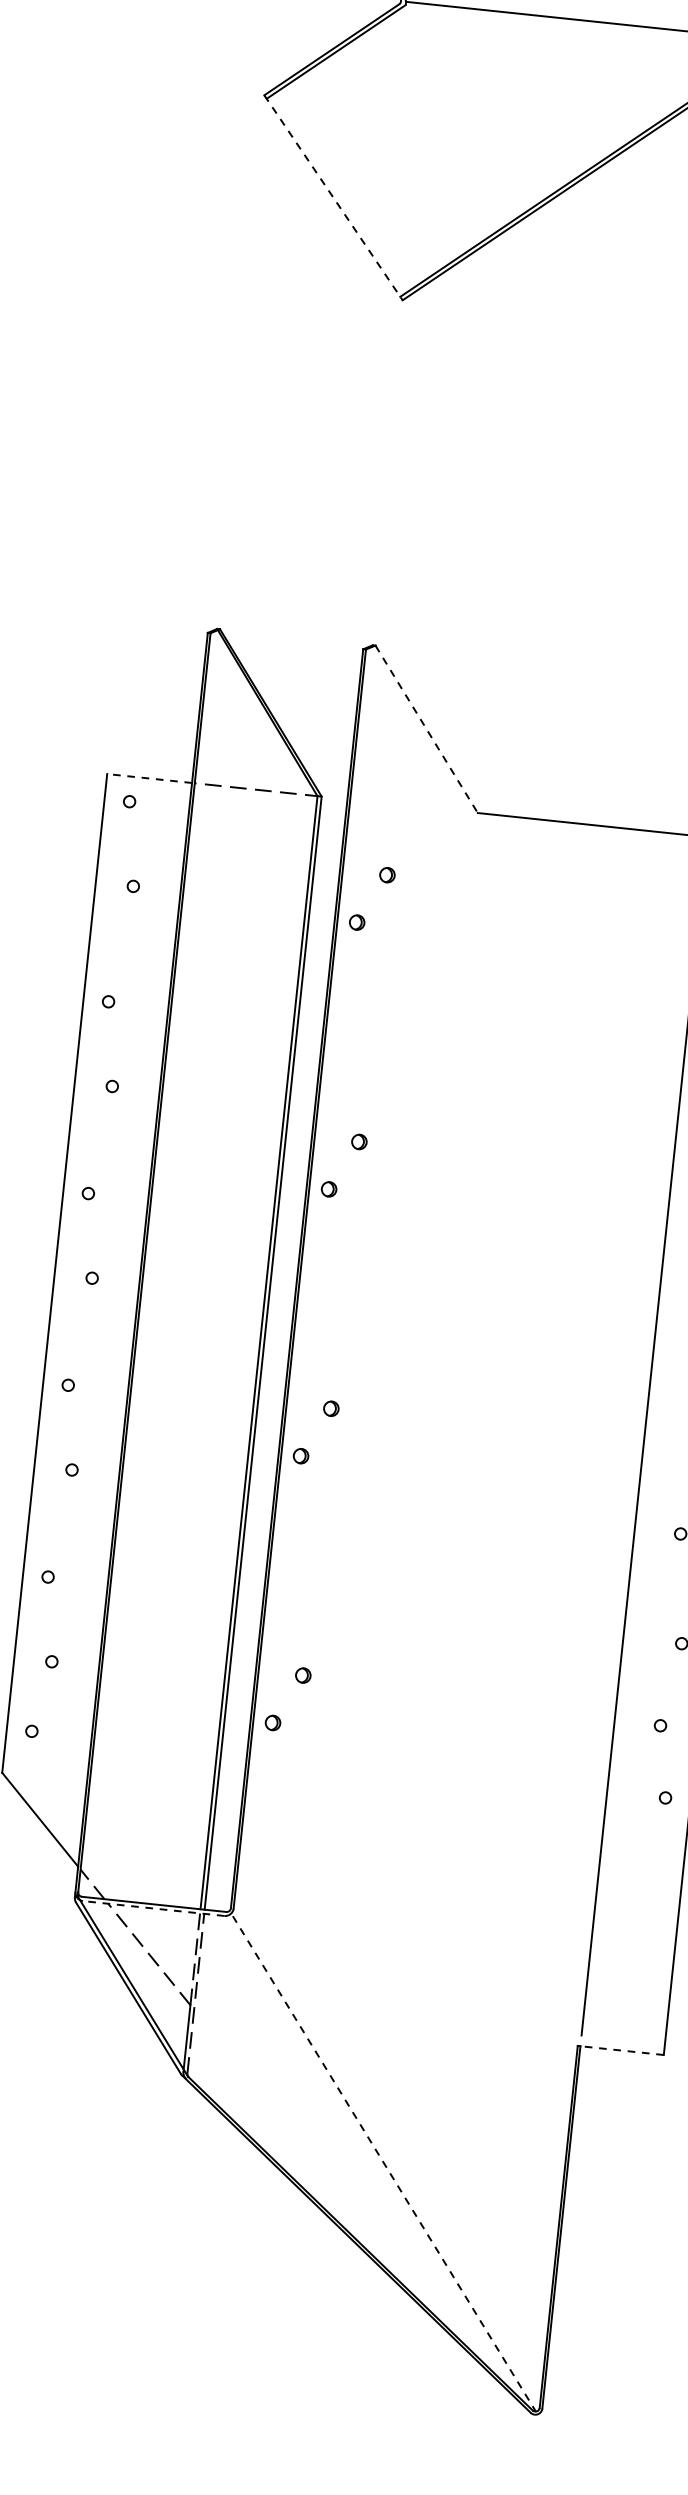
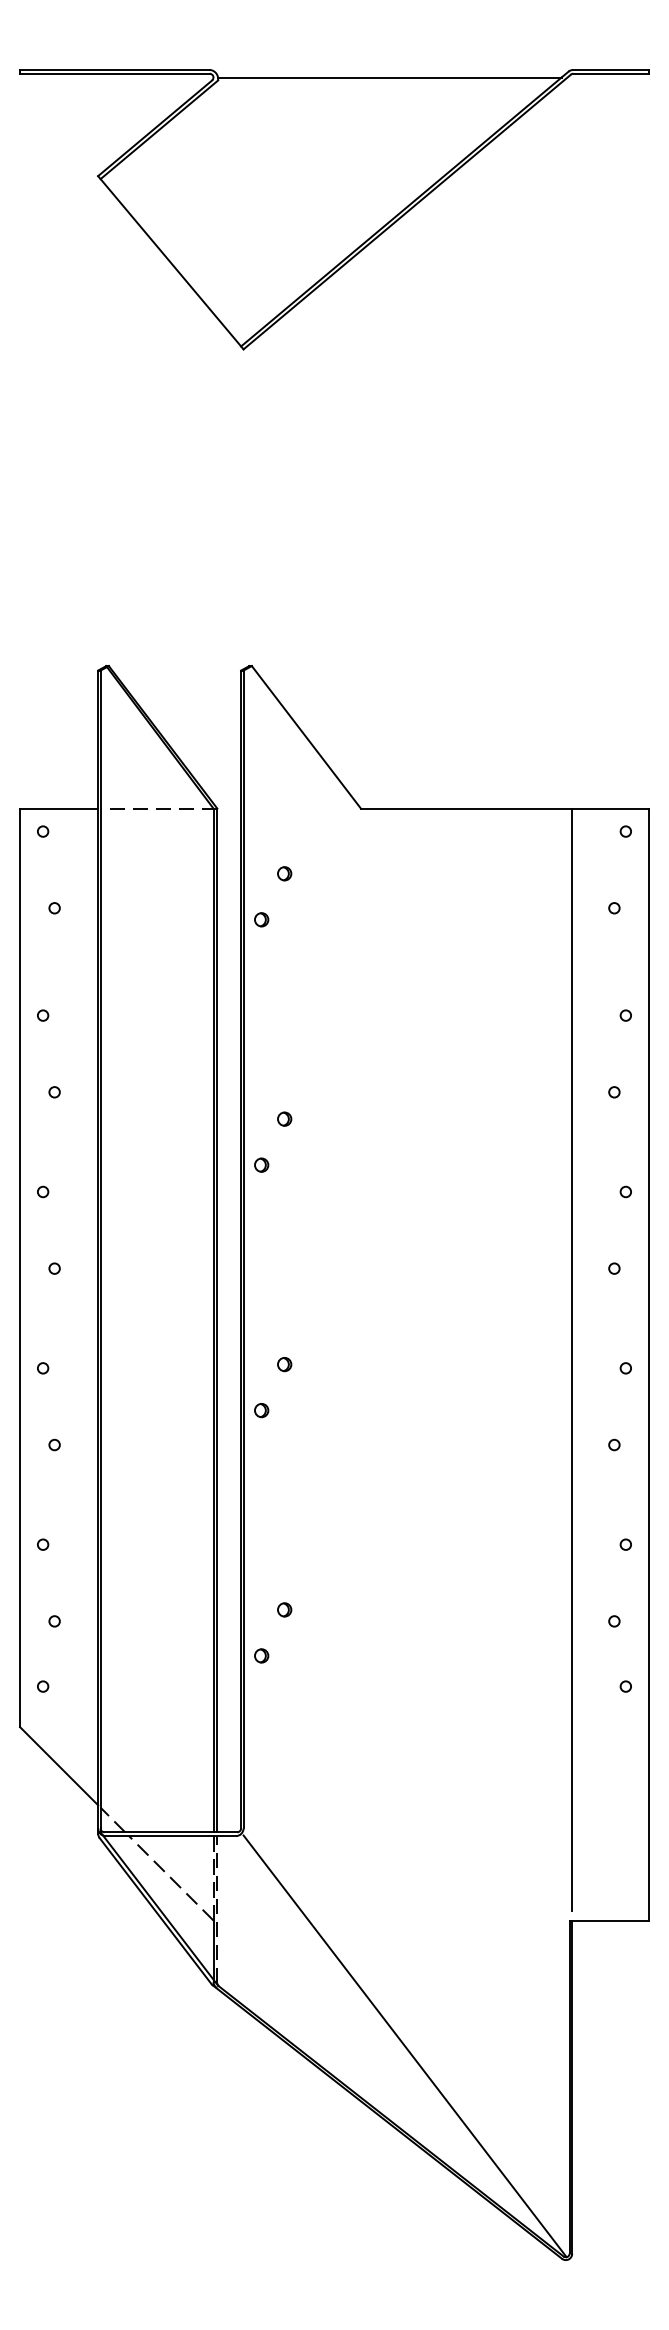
line: (334, 198) -> (171, 263), dashed -> solid
line: (426, 729) -> (306, 737), dashed -> solid
line: (148, 778) -> (58, 808), dashed -> solid
line: (153, 1908) -> (170, 1836), dashed -> solid
line: (622, 2050) -> (610, 1920), dashed -> solid
line: (384, 2164) -> (405, 2046), dashed -> solid

